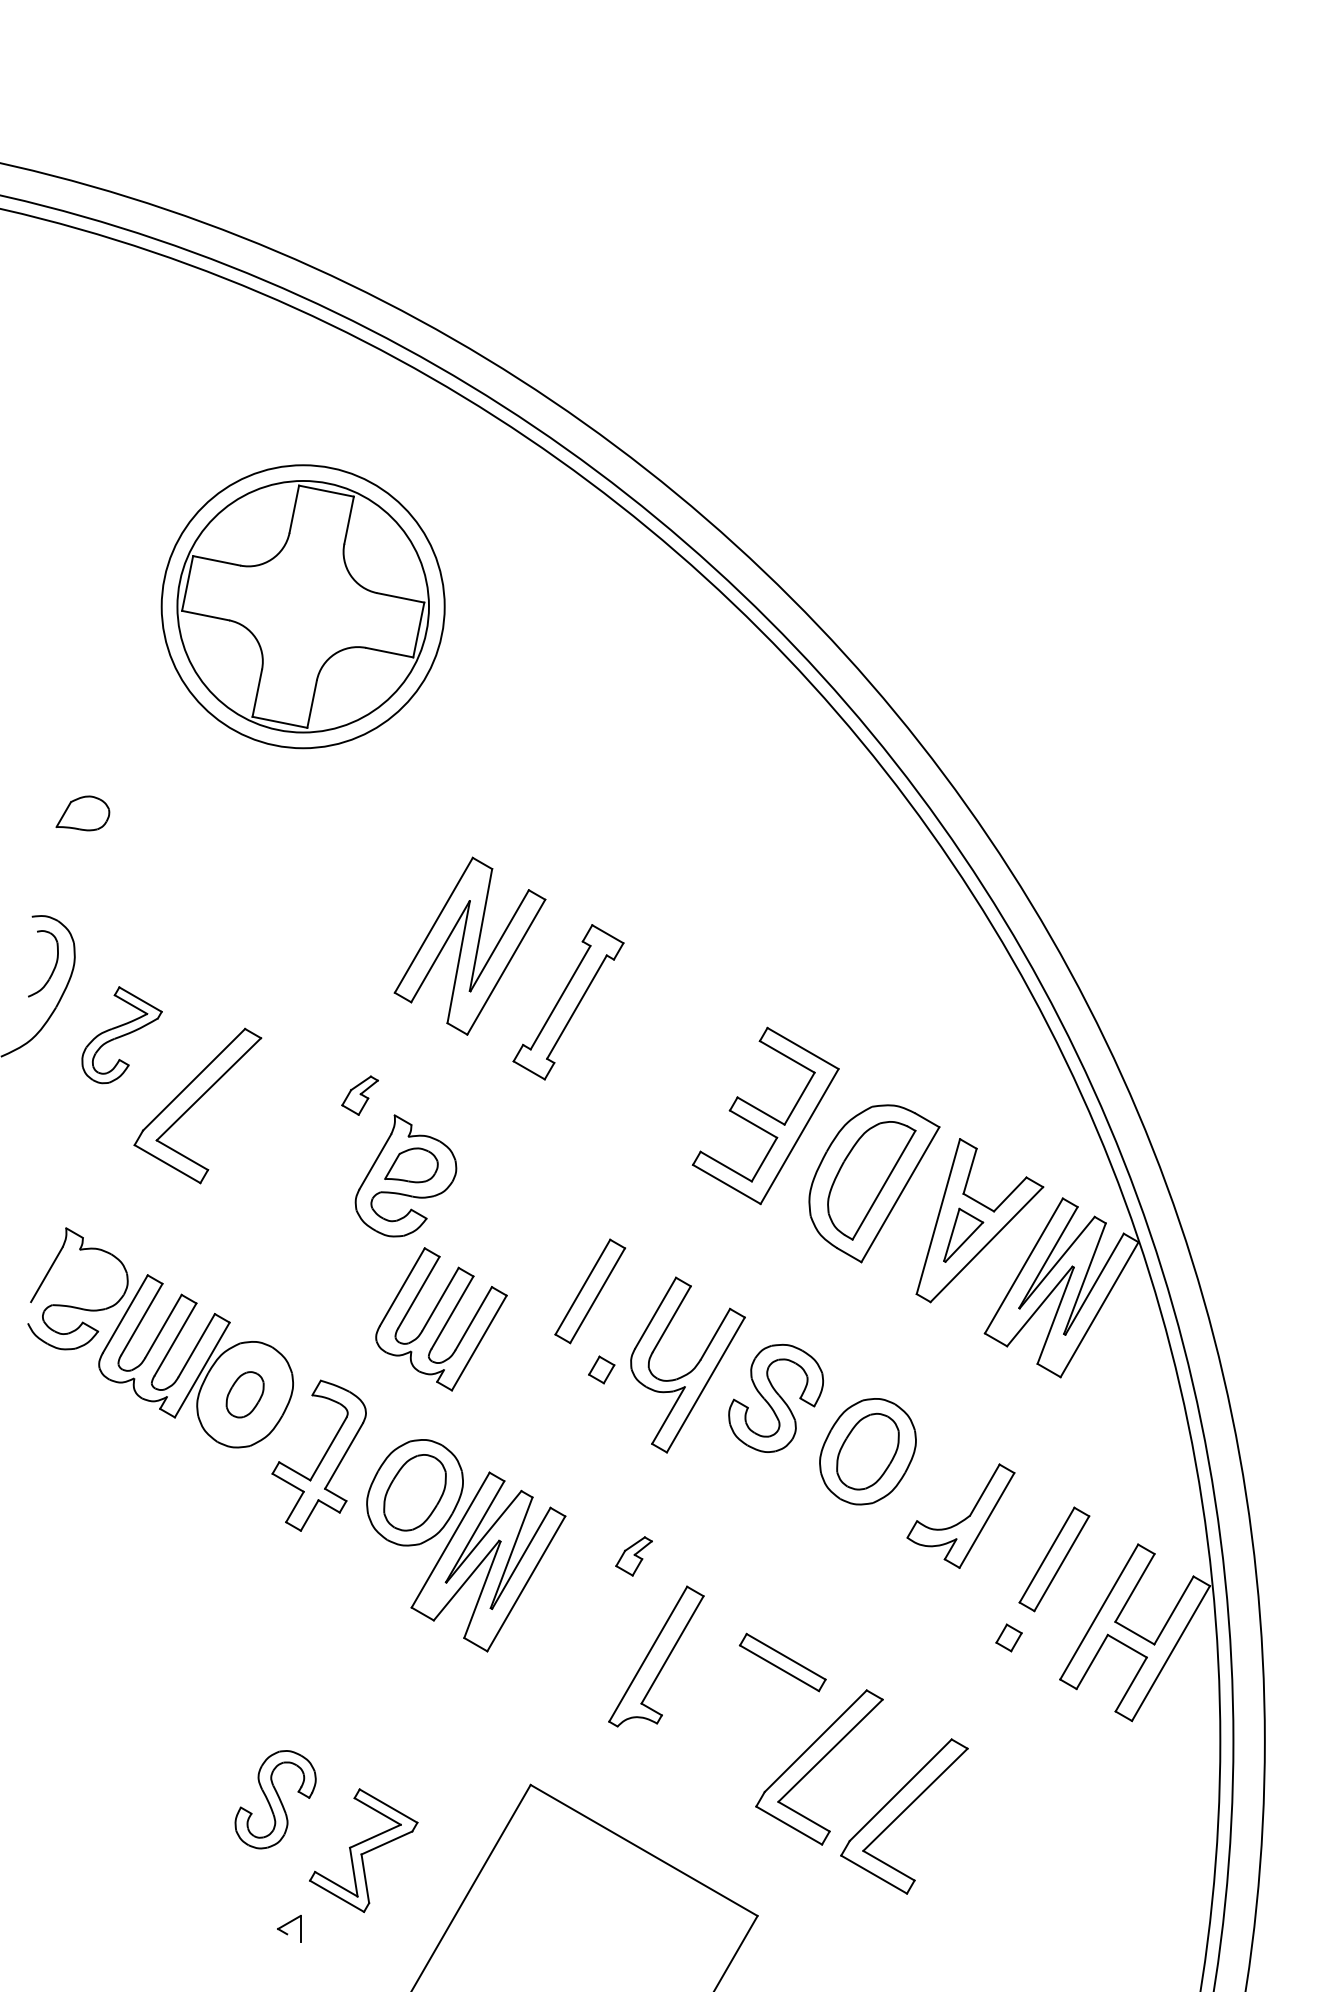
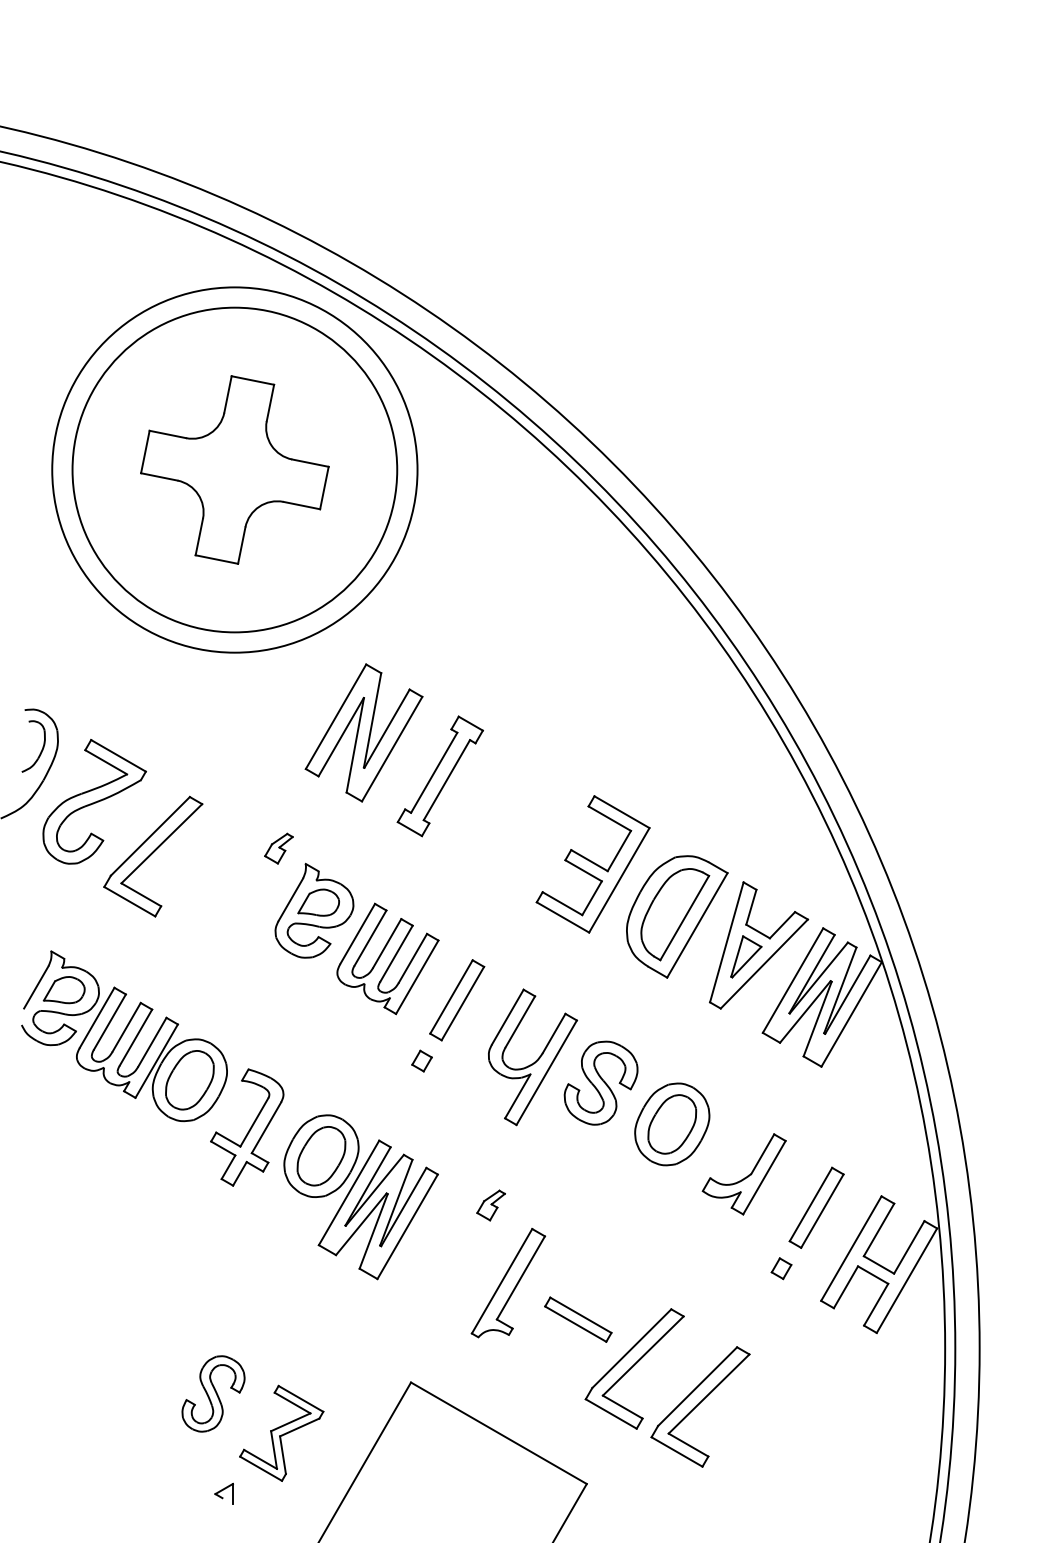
circle: (302, 606) -> (234, 469), size x1.67
circle: (302, 606) -> (234, 469), size x1.67
part: (81, 813) -> (63, 990), moved
part: (121, 1034) -> (94, 801), size x1.67
part: (440, 1318) -> (387, 958), moved
part: (600, 1369) -> (421, 1060), moved
part: (244, 1394) -> (189, 1080), size x1.67
part: (783, 1662) -> (578, 1319), moved

